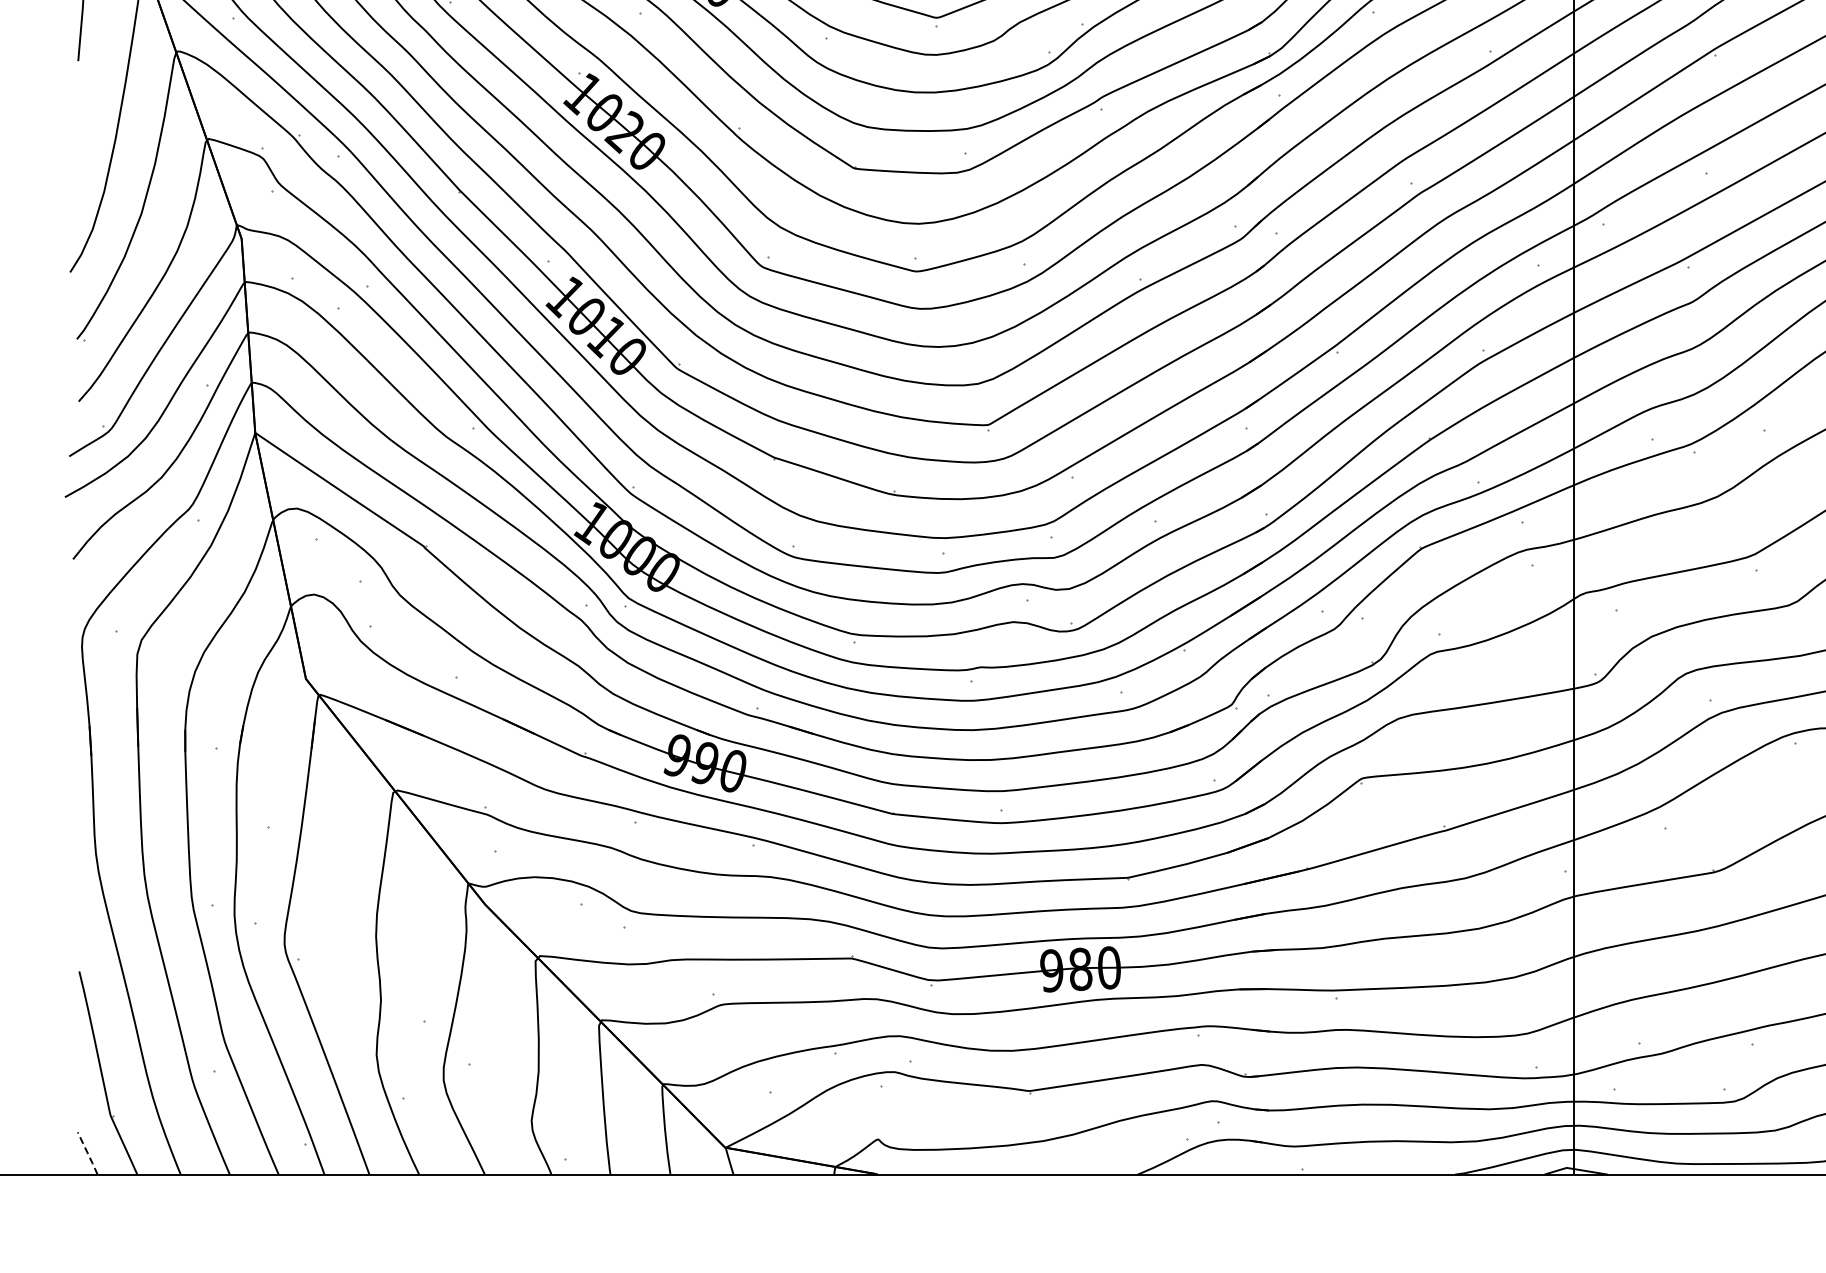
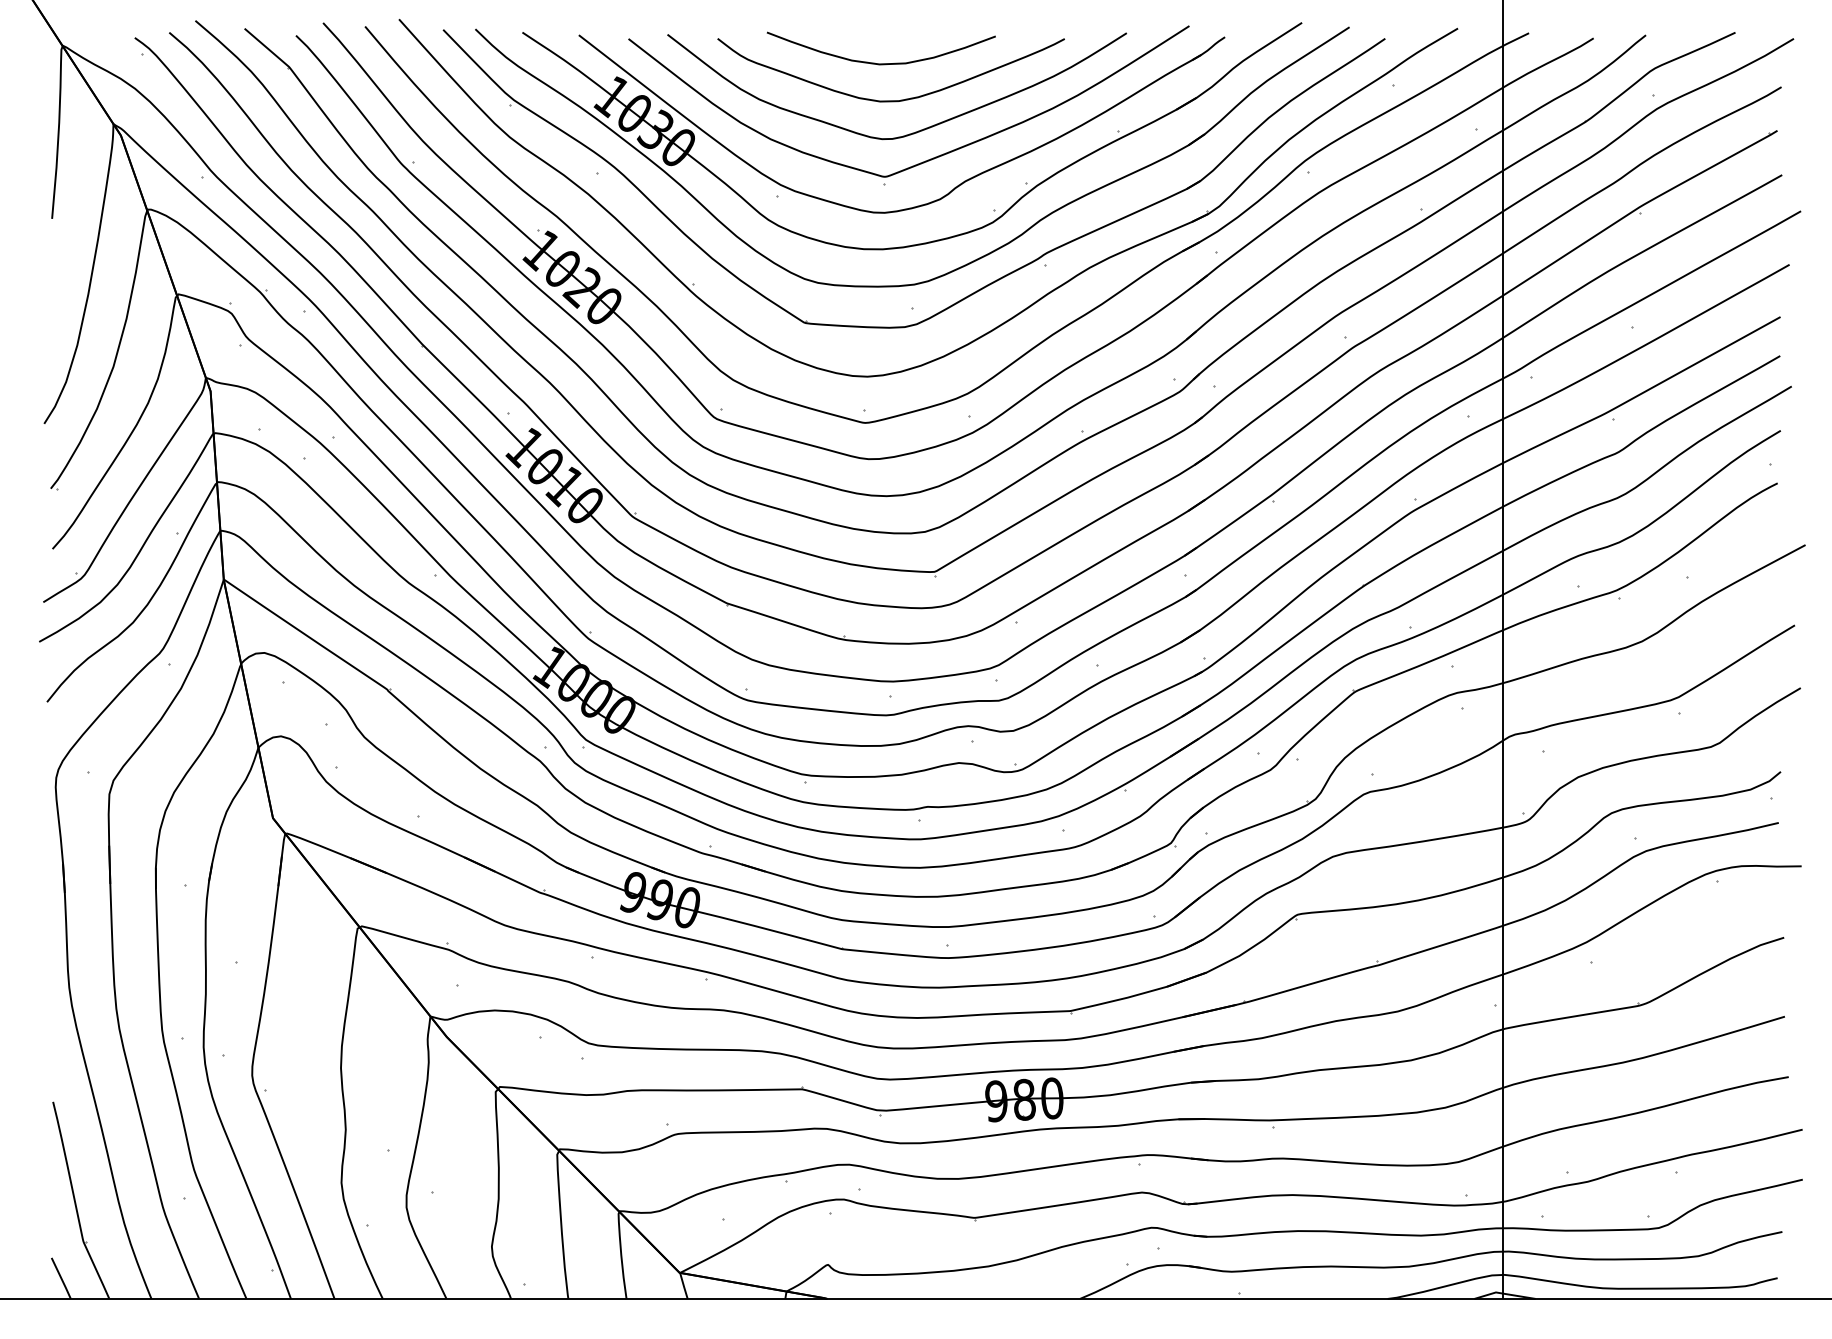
line: (87, 1153) -> (61, 1278), dashed -> solid

